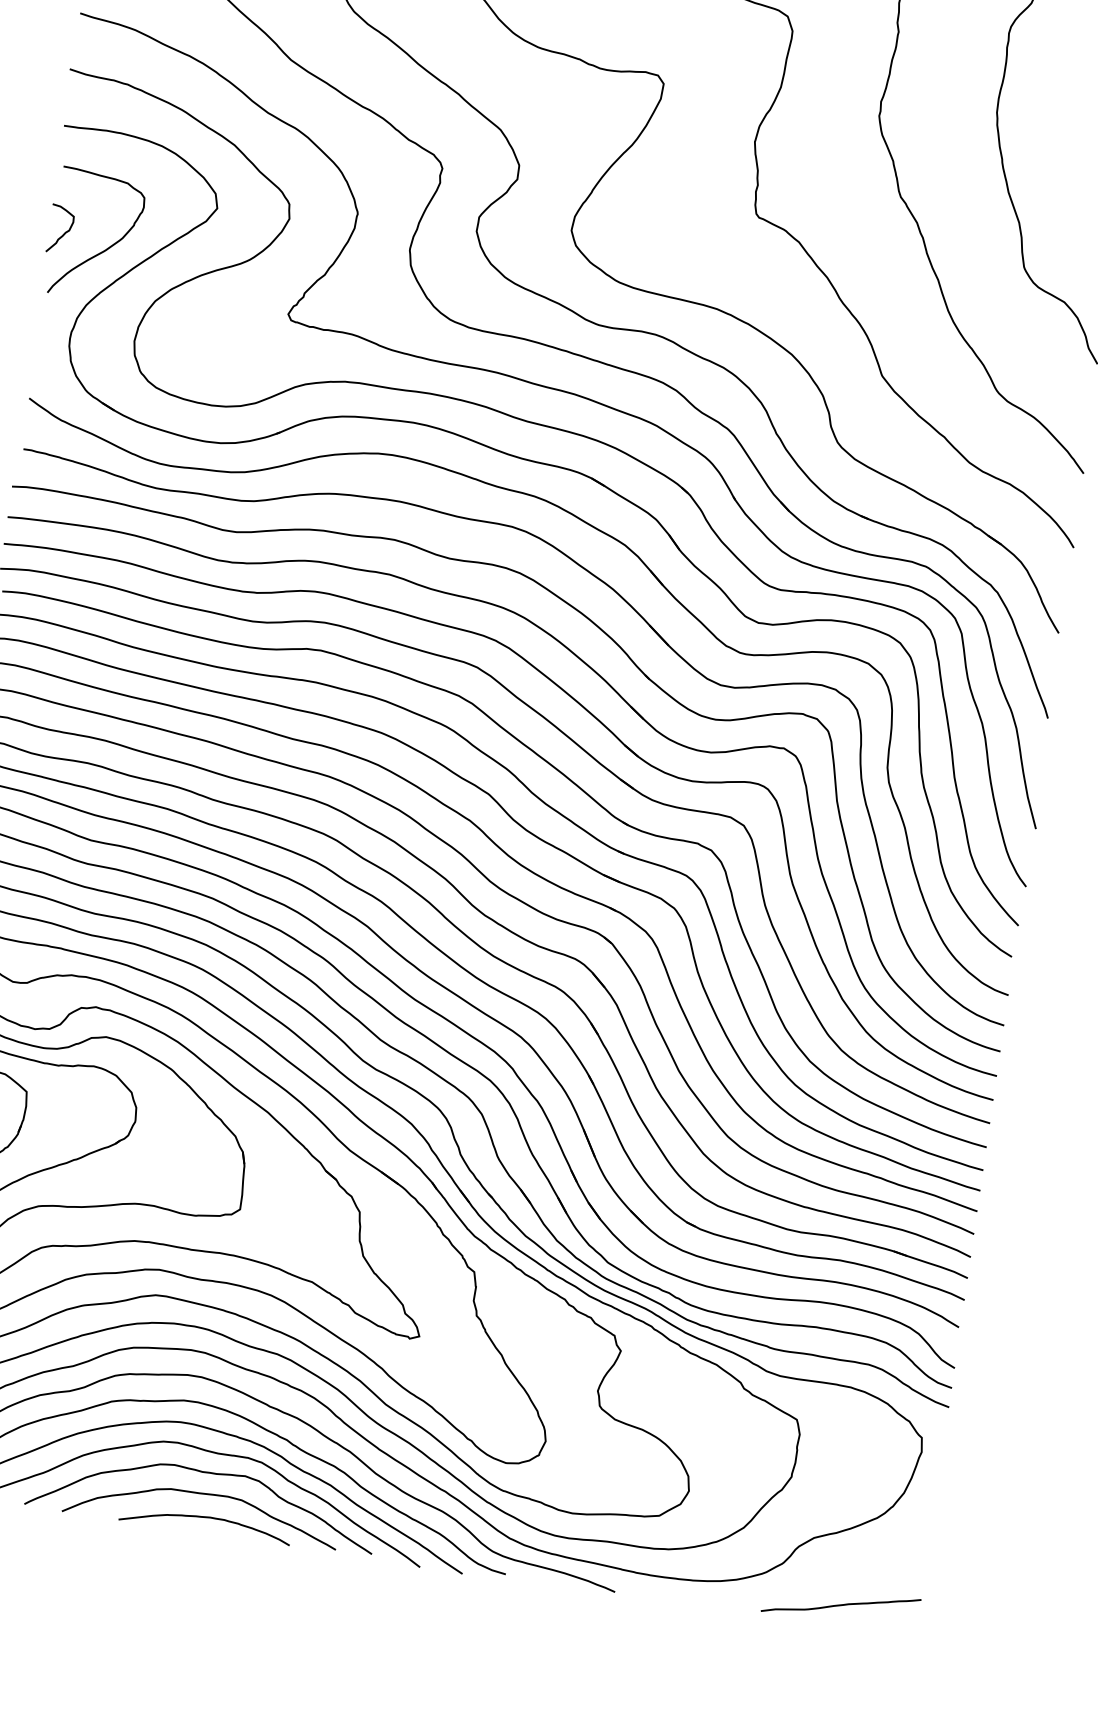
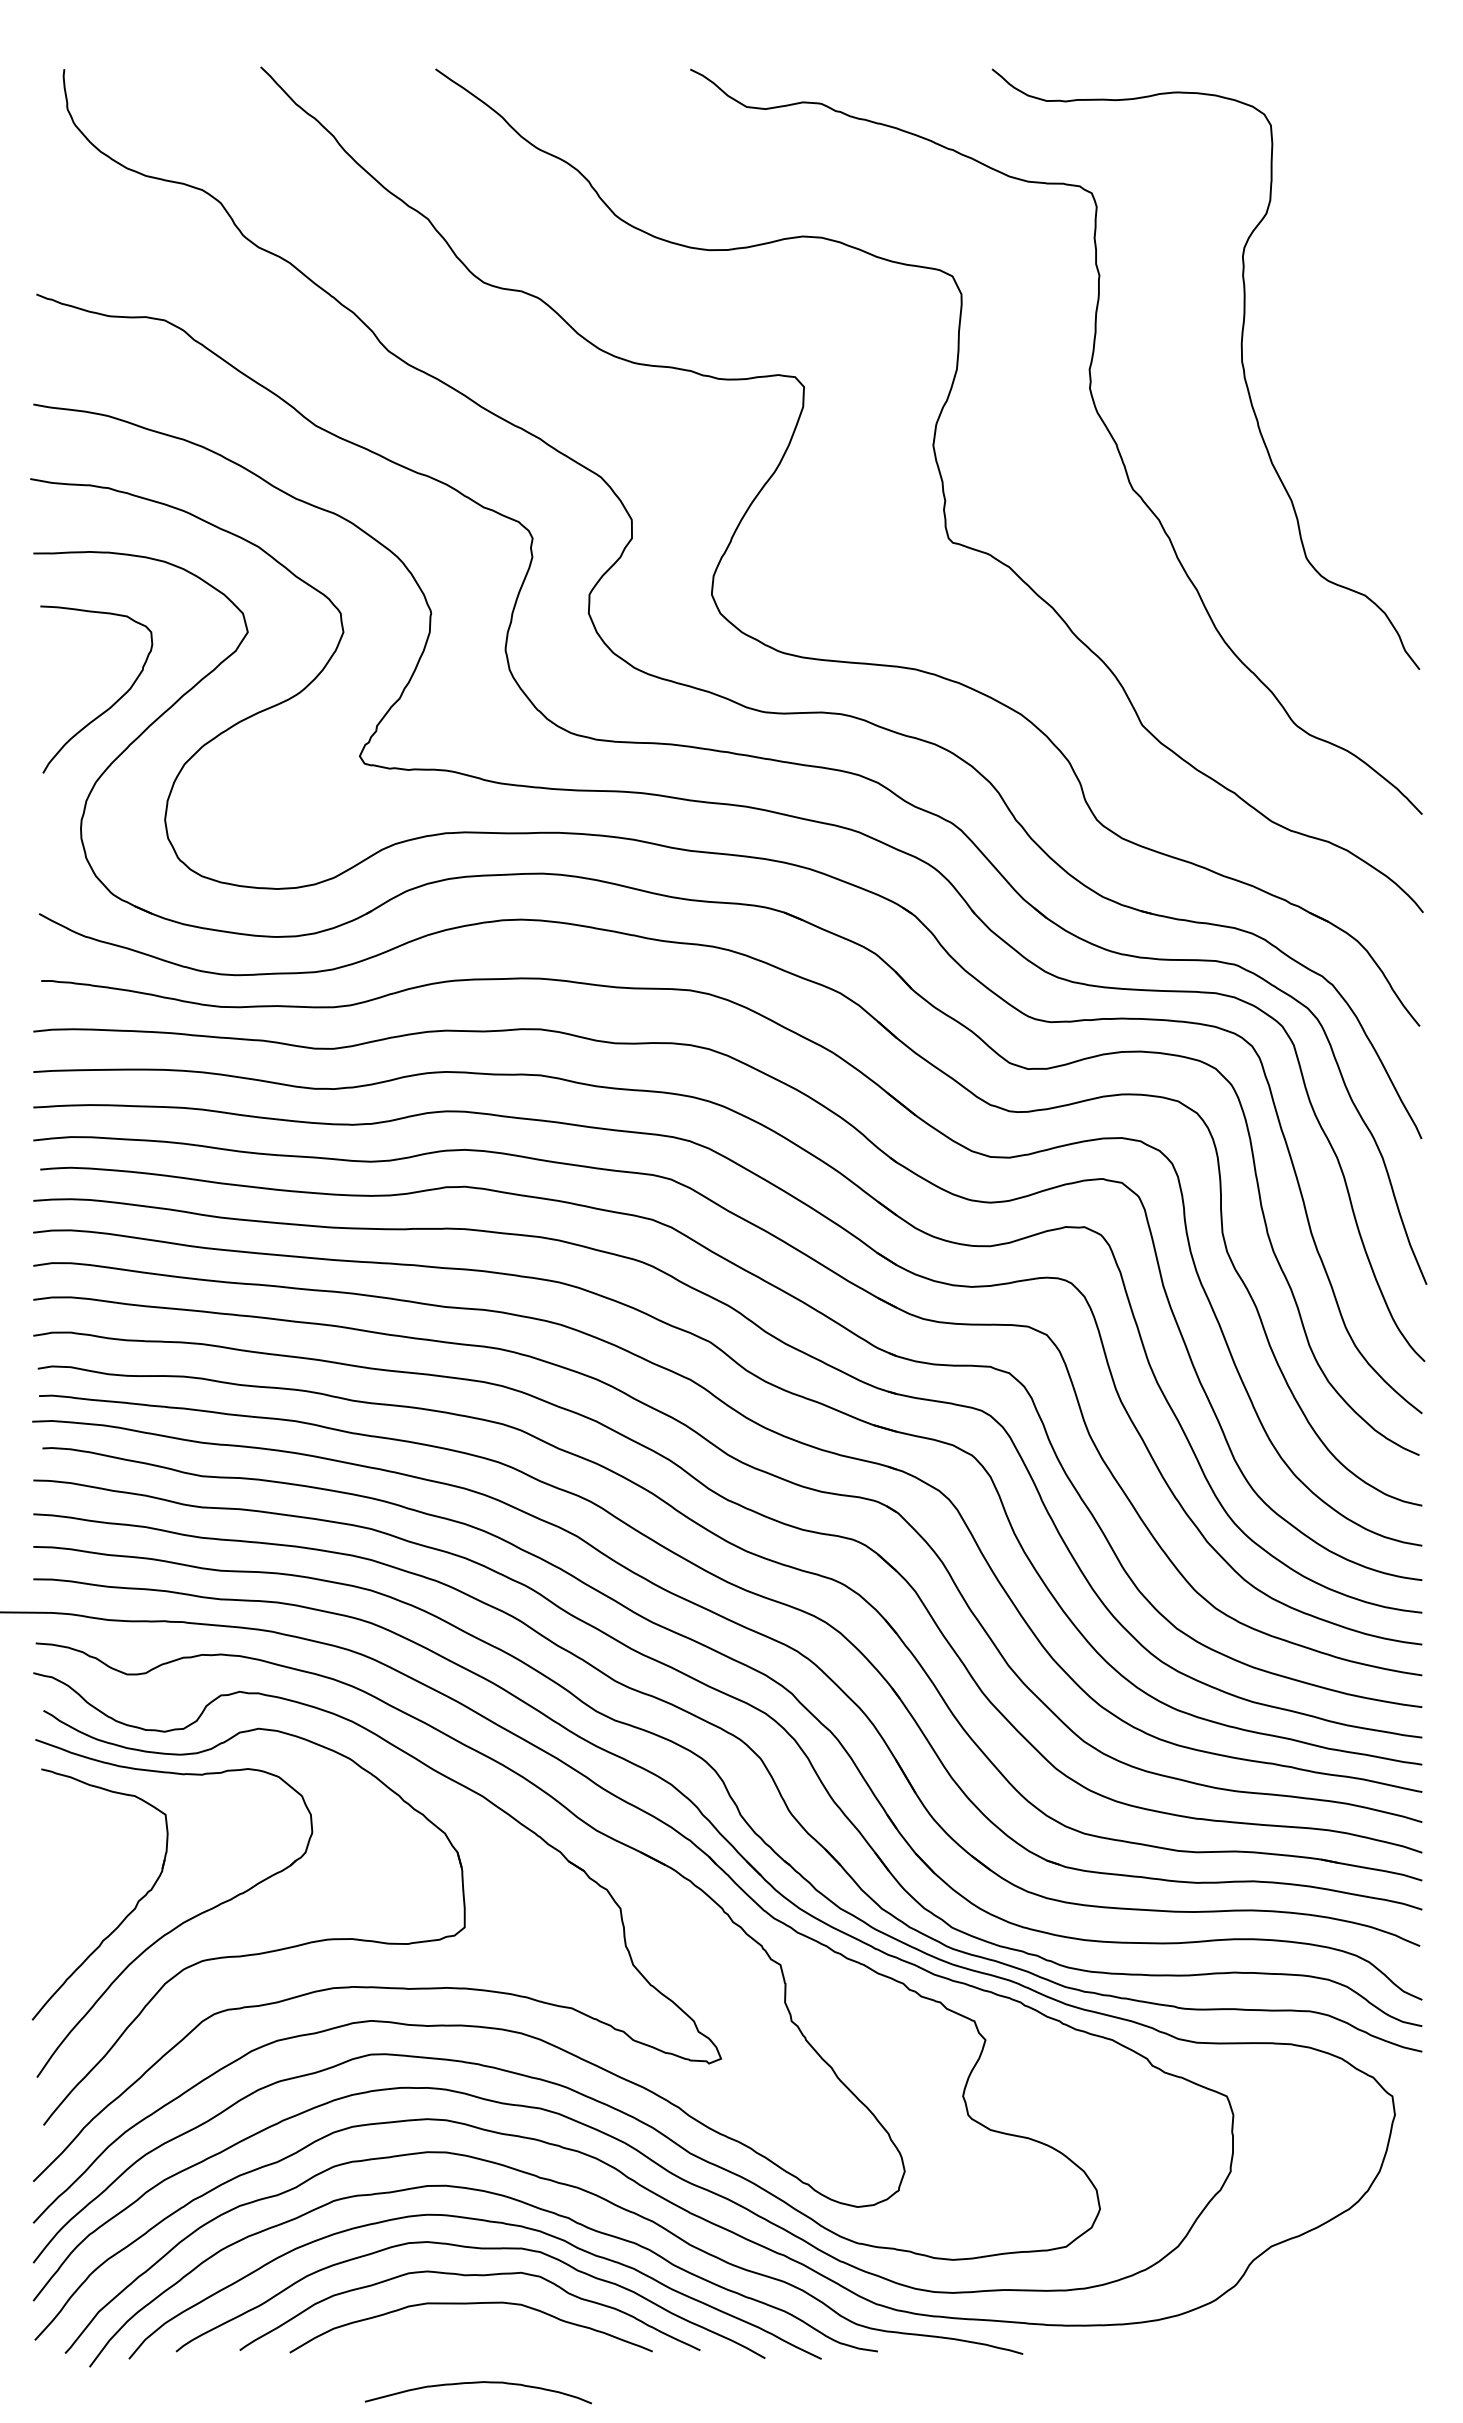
curve: (64, 232) -> (54, 691), removed
curve: (205, 1517) -> (477, 2383), moved
curve: (840, 1605) -> (1318, 2329), removed

